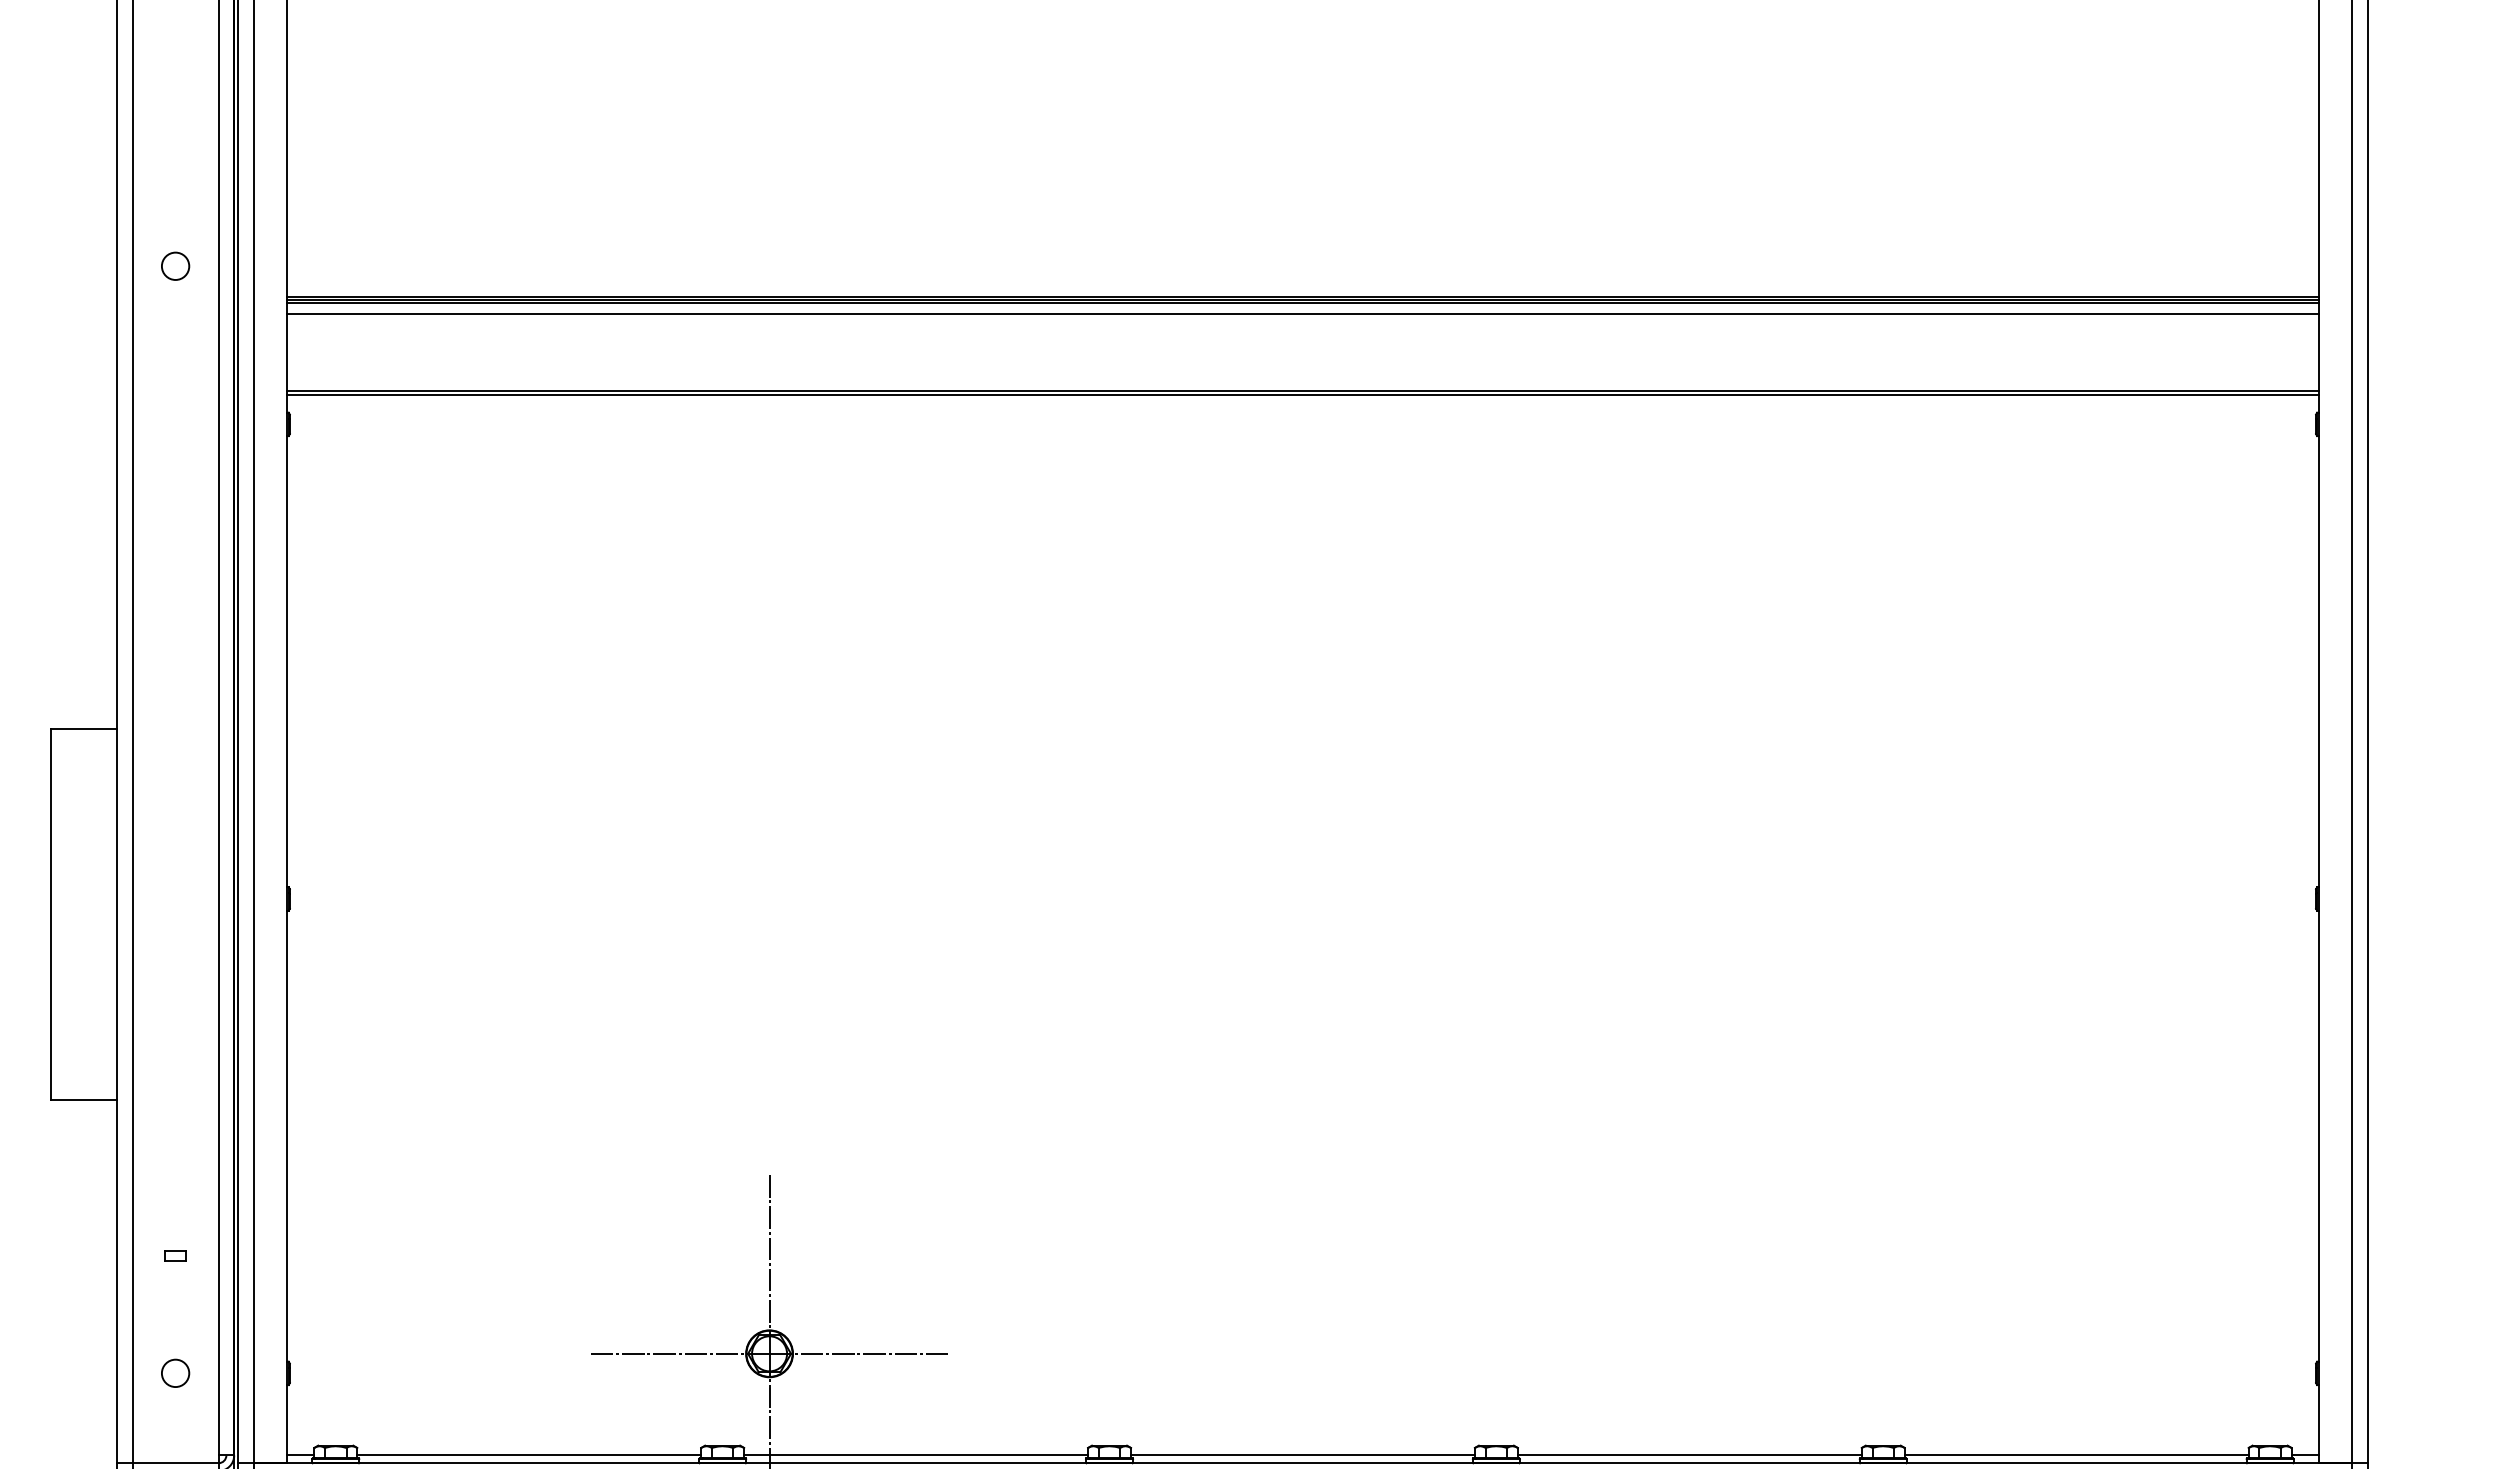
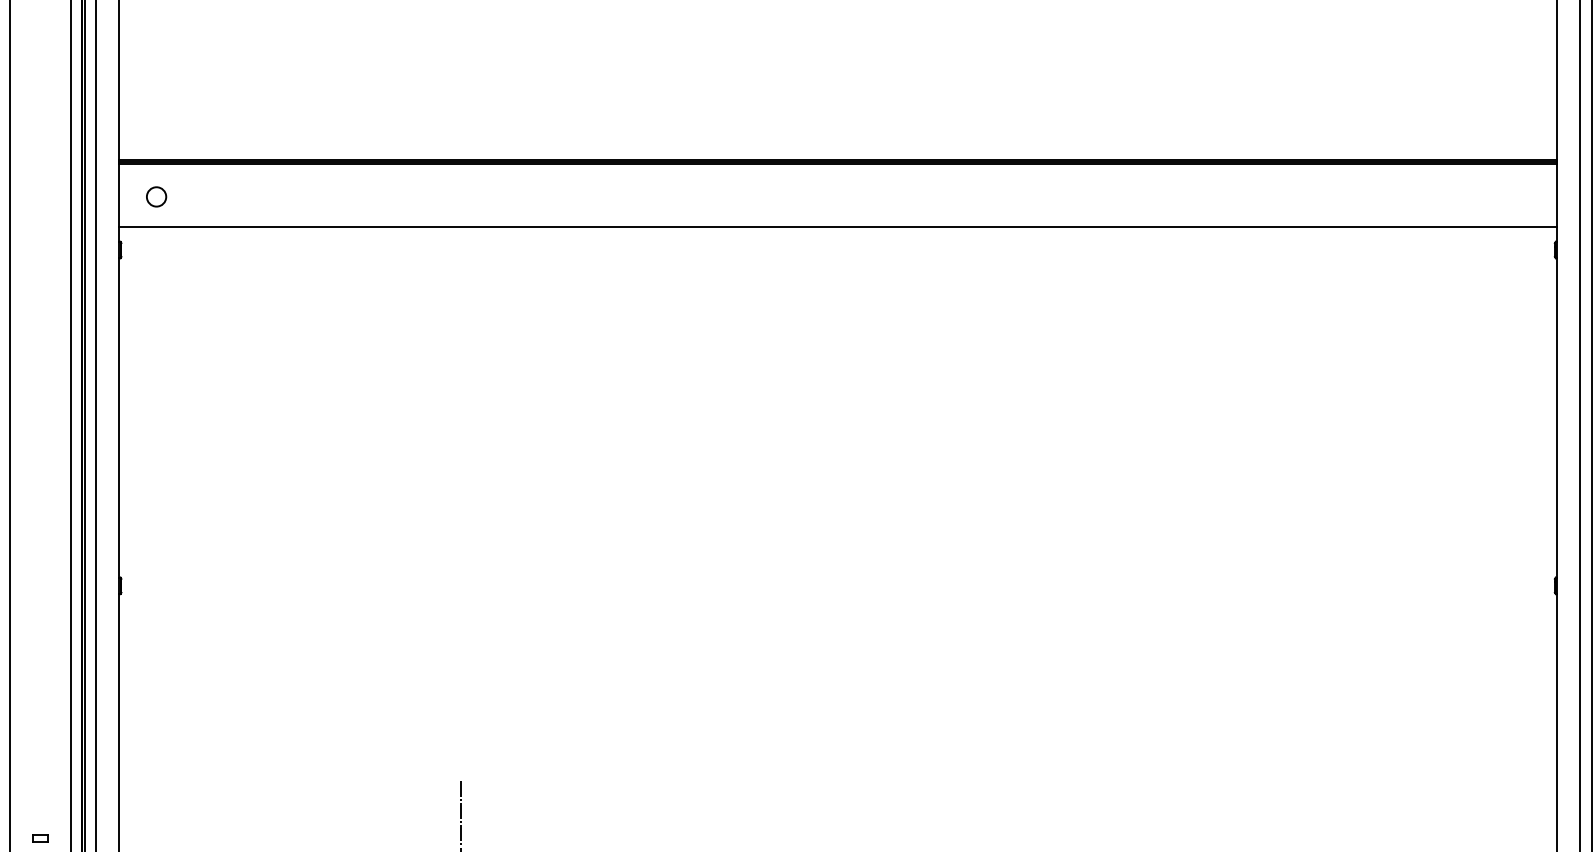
circle: (175, 265) -> (156, 196), moved
line: (1302, 313) -> (837, 171), removed
line: (1302, 394) -> (837, 228), removed

